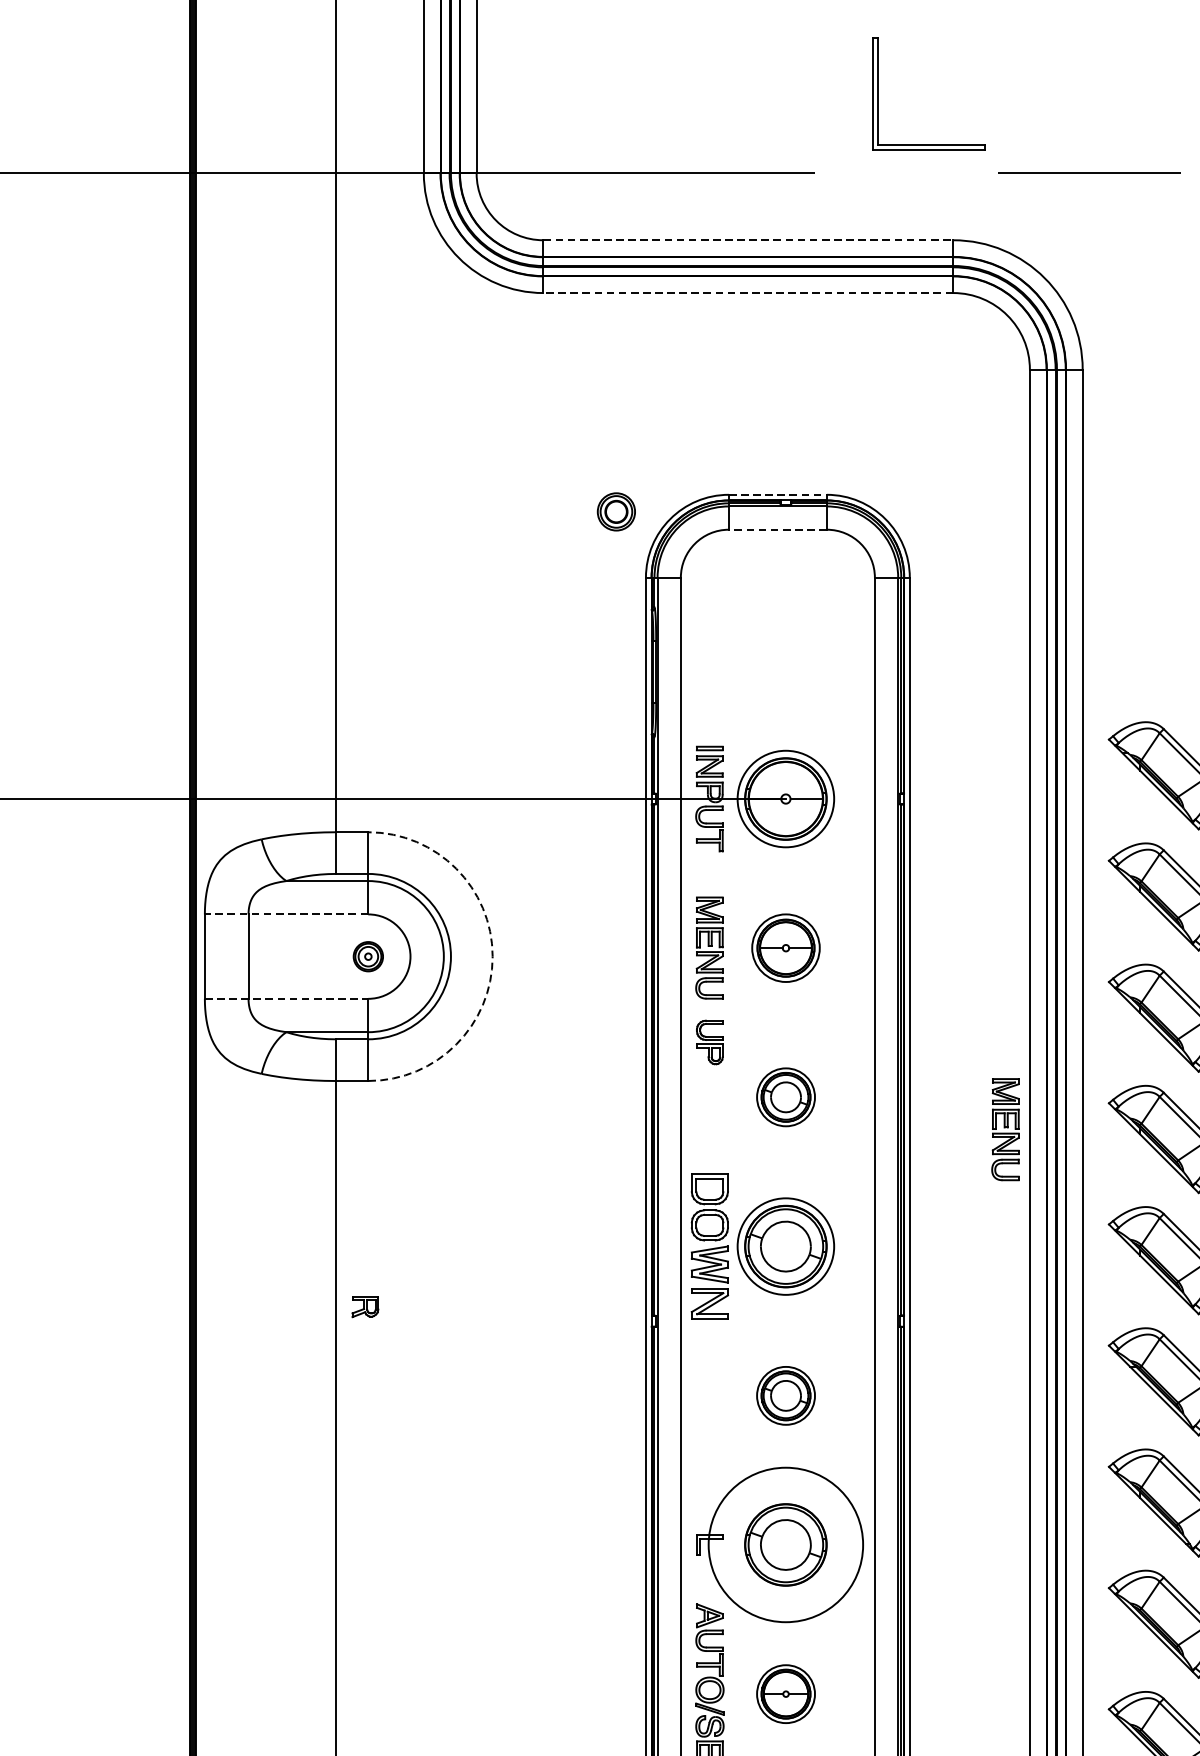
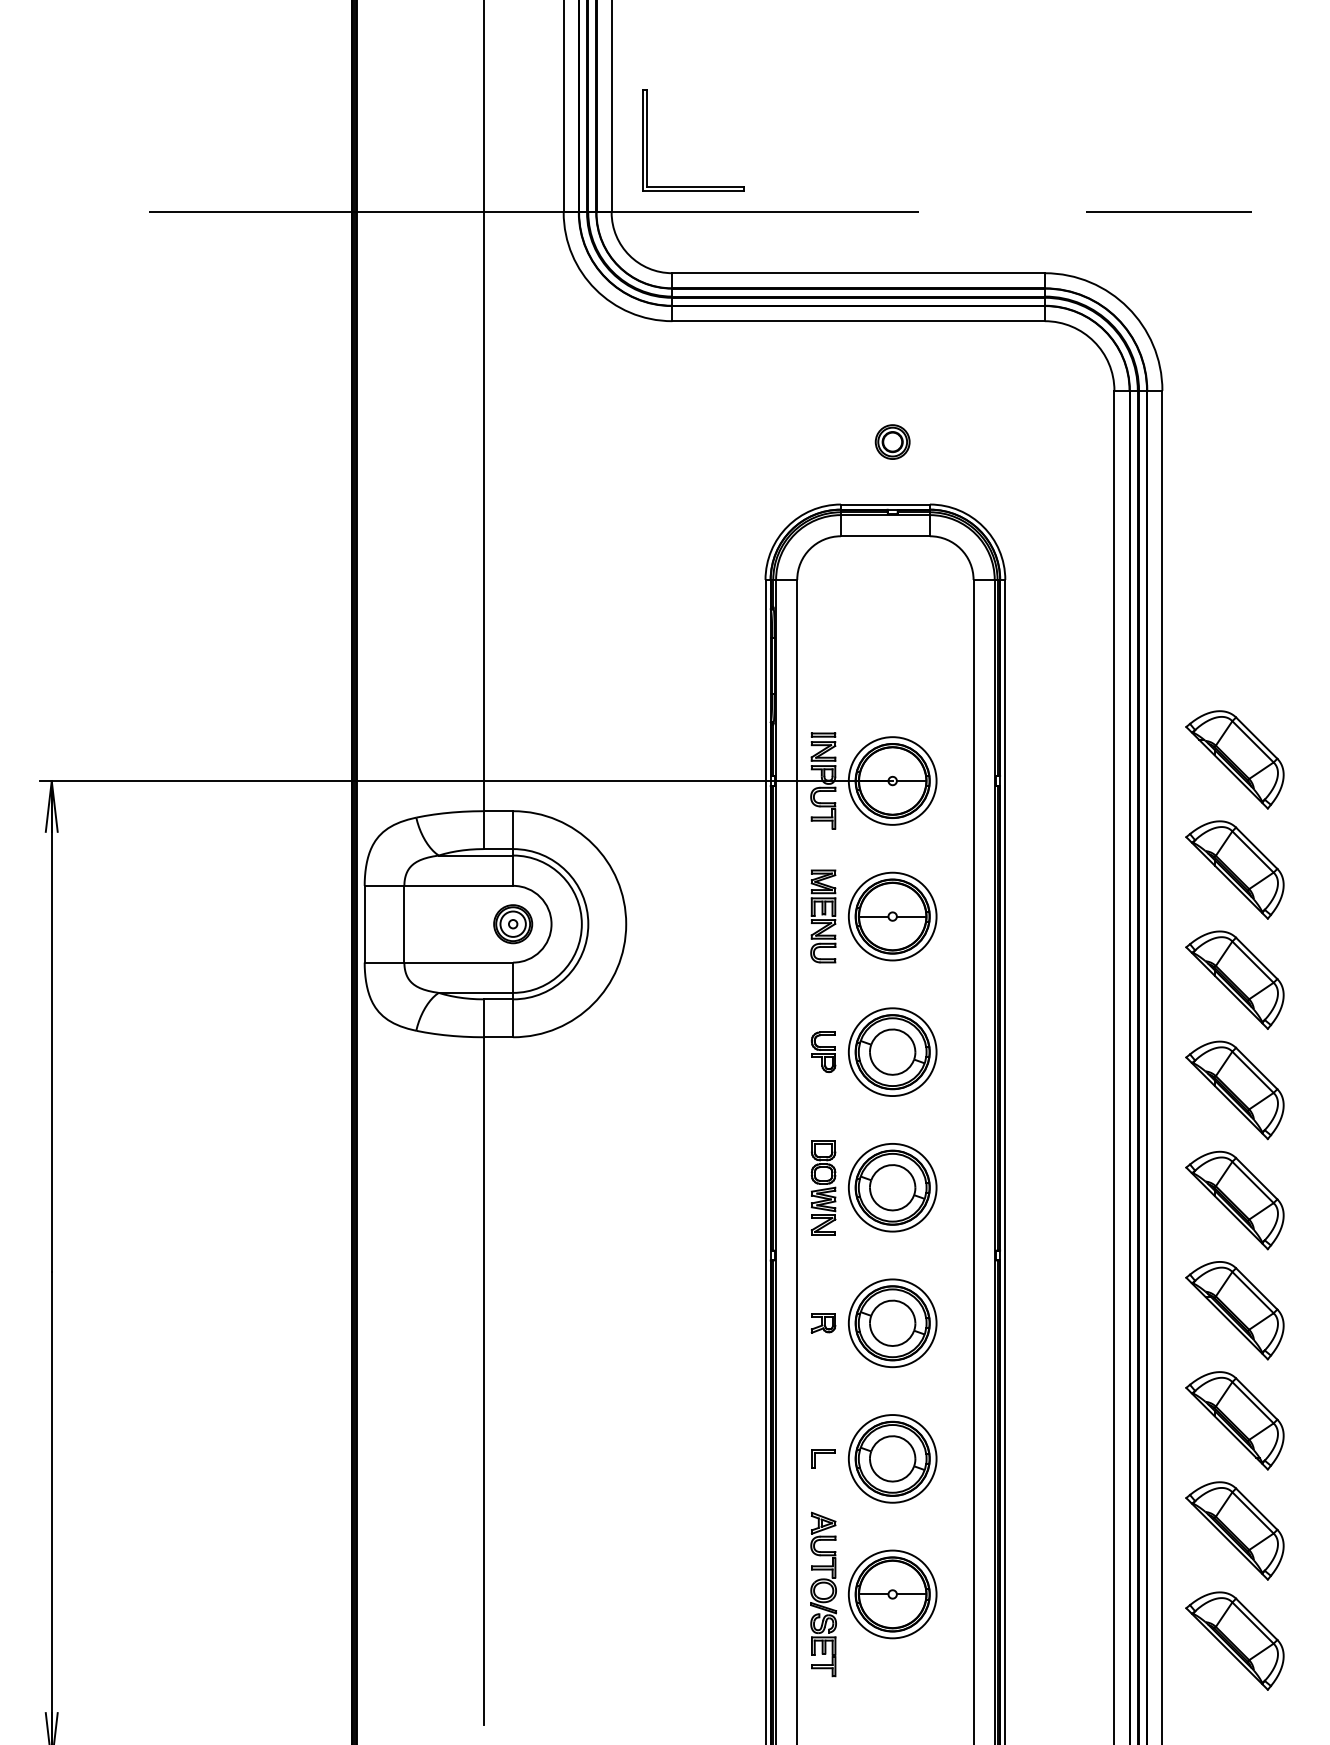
part: (878, 94) -> (647, 140), moved
line: (749, 240) -> (859, 273), dashed -> solid
line: (748, 293) -> (858, 321), dashed -> solid
line: (777, 494) -> (885, 504), dashed -> solid
part: (616, 511) -> (892, 441), moved
line: (776, 529) -> (884, 536), dashed -> solid
line: (286, 914) -> (438, 885), dashed -> solid
part: (785, 948) -> (892, 916), size x1.43
part: (368, 956) -> (513, 924), size x1.43
arc: (492, 956) -> (626, 924), dashed -> solid
line: (287, 998) -> (439, 962), dashed -> solid
part: (709, 1041) -> (823, 1051), moved
part: (785, 1096) -> (892, 1051), size x1.67
part: (1005, 1129) -> (1092, 1081), removed
part: (709, 1246) -> (823, 1187), size x0.71
part: (365, 1306) -> (823, 1323), moved
part: (785, 1395) -> (892, 1323), size x1.67
circle: (785, 1544) -> (892, 1458), size x0.62
part: (785, 1694) -> (892, 1594), size x1.67

